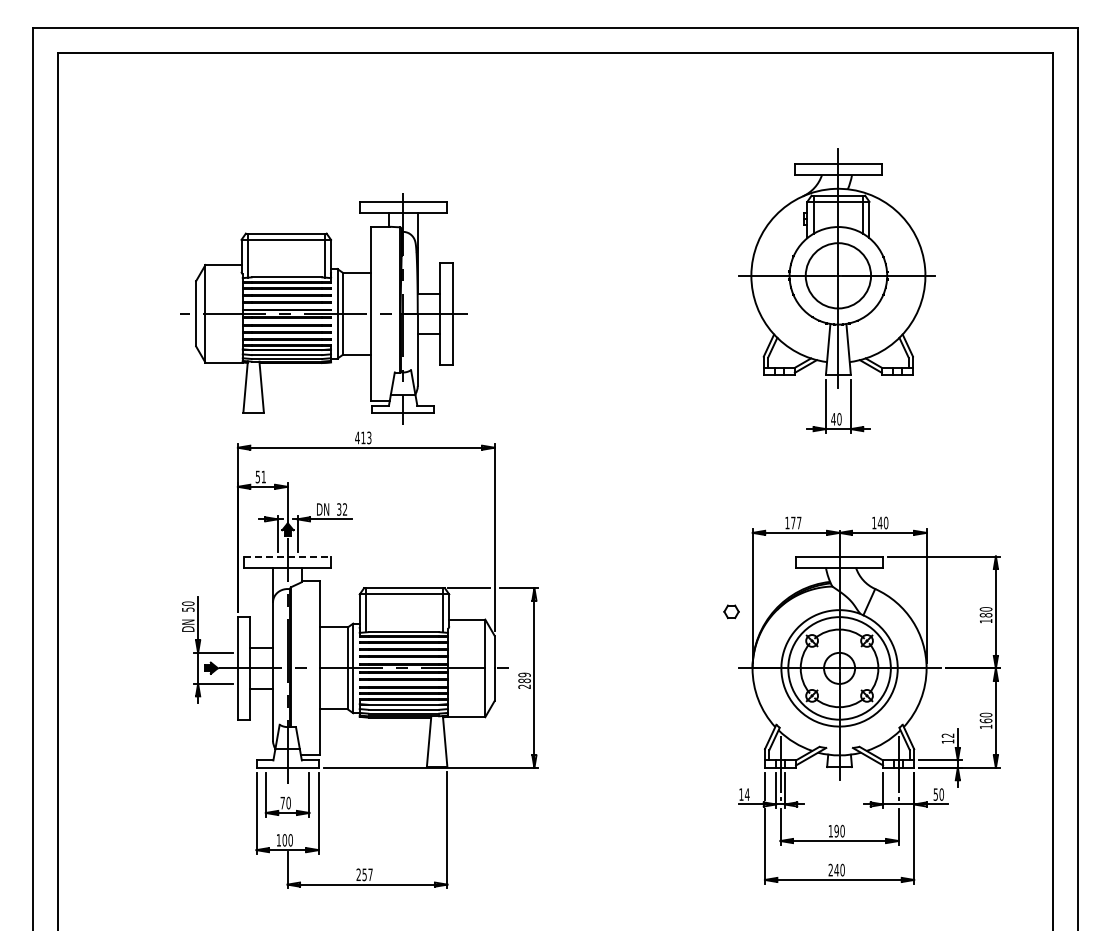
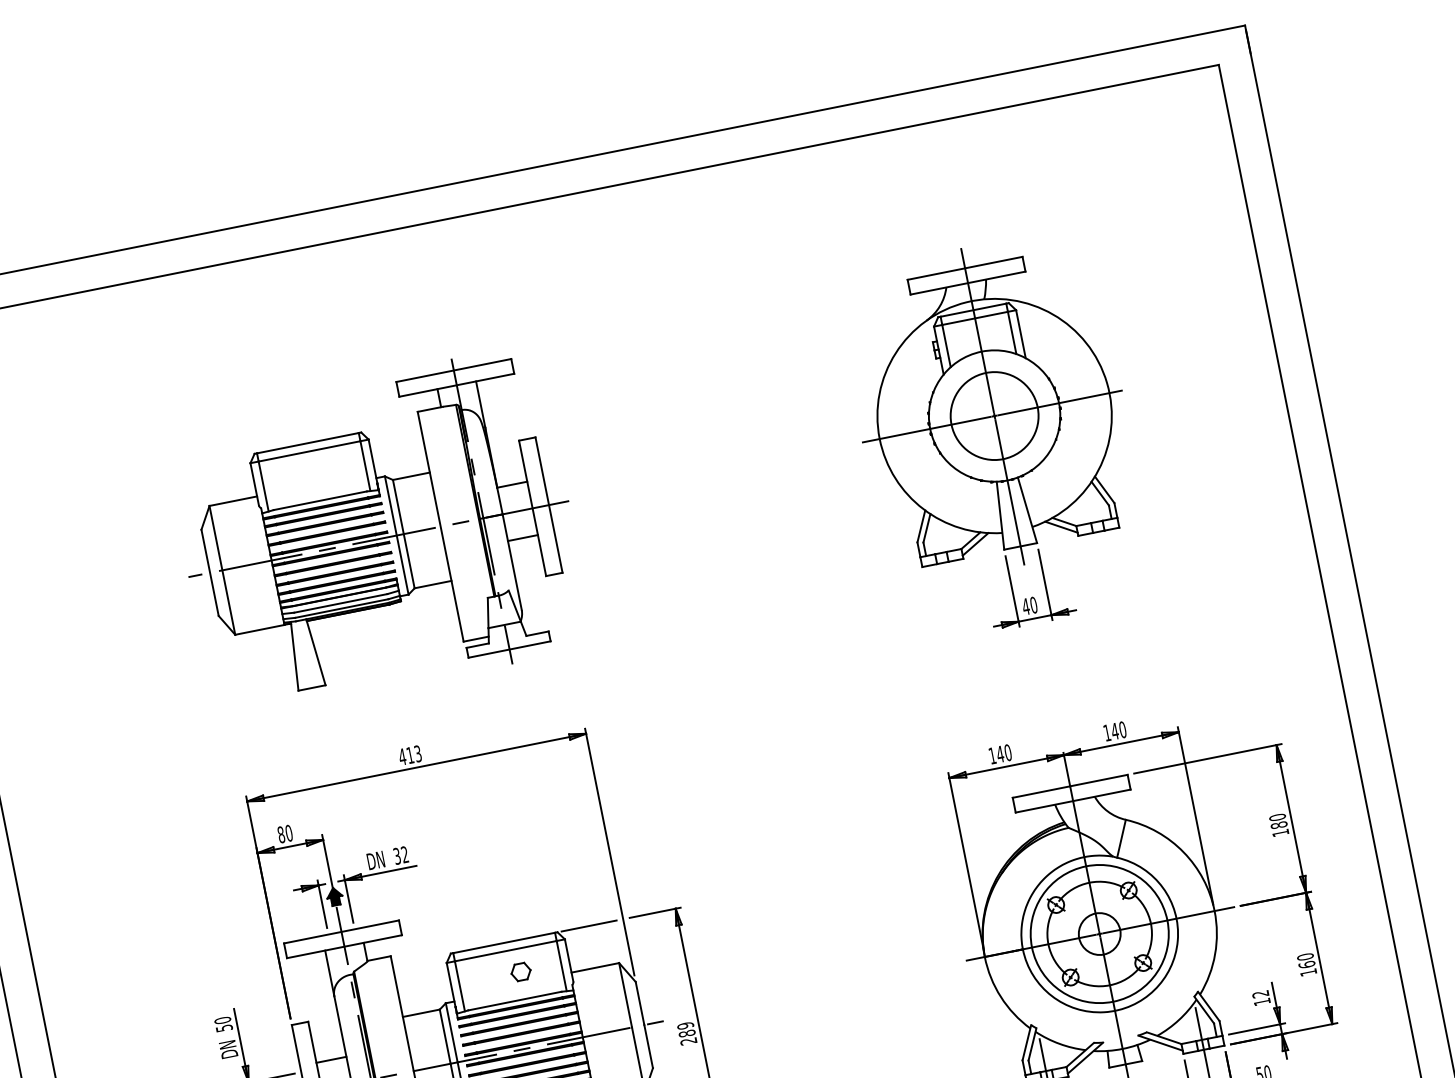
part: (323, 308) -> (376, 532), moved
text: (260, 476) -> (284, 833), 51 -> 80
text: (795, 522) -> (1003, 753), 177 -> 140
line: (287, 556) -> (341, 931), dashed -> solid
part: (731, 611) -> (520, 971), moved

